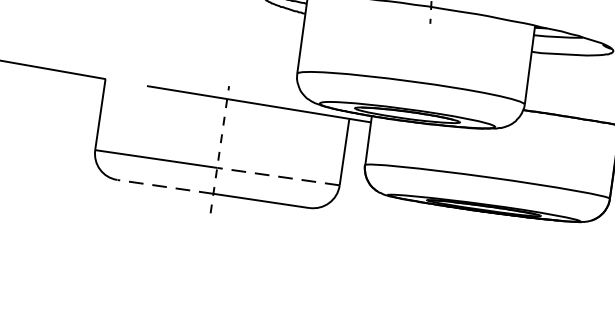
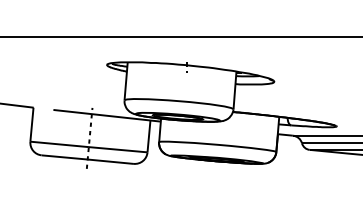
line: (277, 176) -> (117, 149), dashed -> solid
line: (165, 187) -> (64, 157), dashed -> solid

